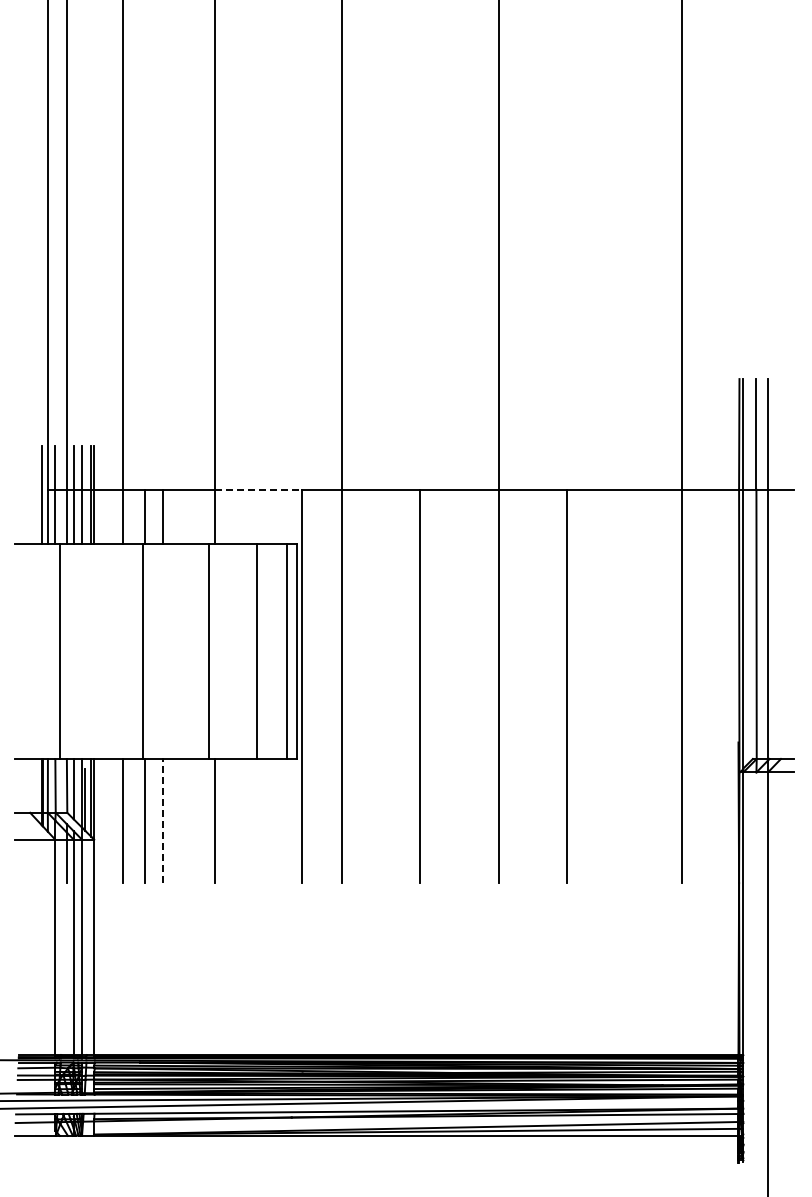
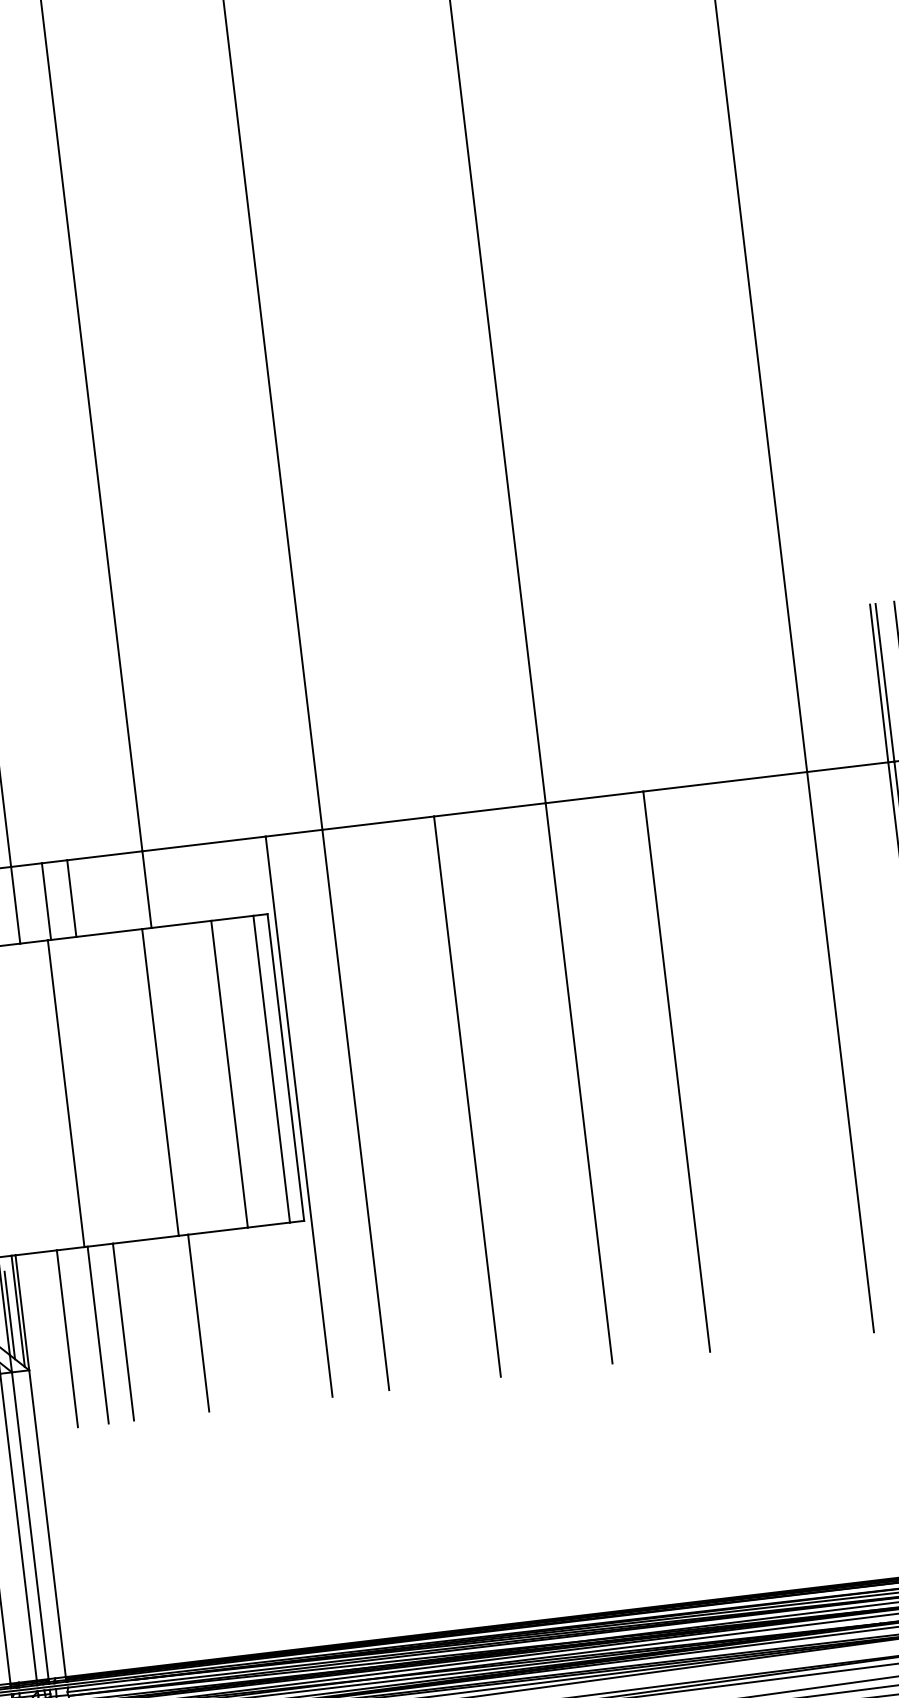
line: (259, 489) -> (205, 843), dashed -> solid
line: (162, 820) -> (123, 1331), dashed -> solid

